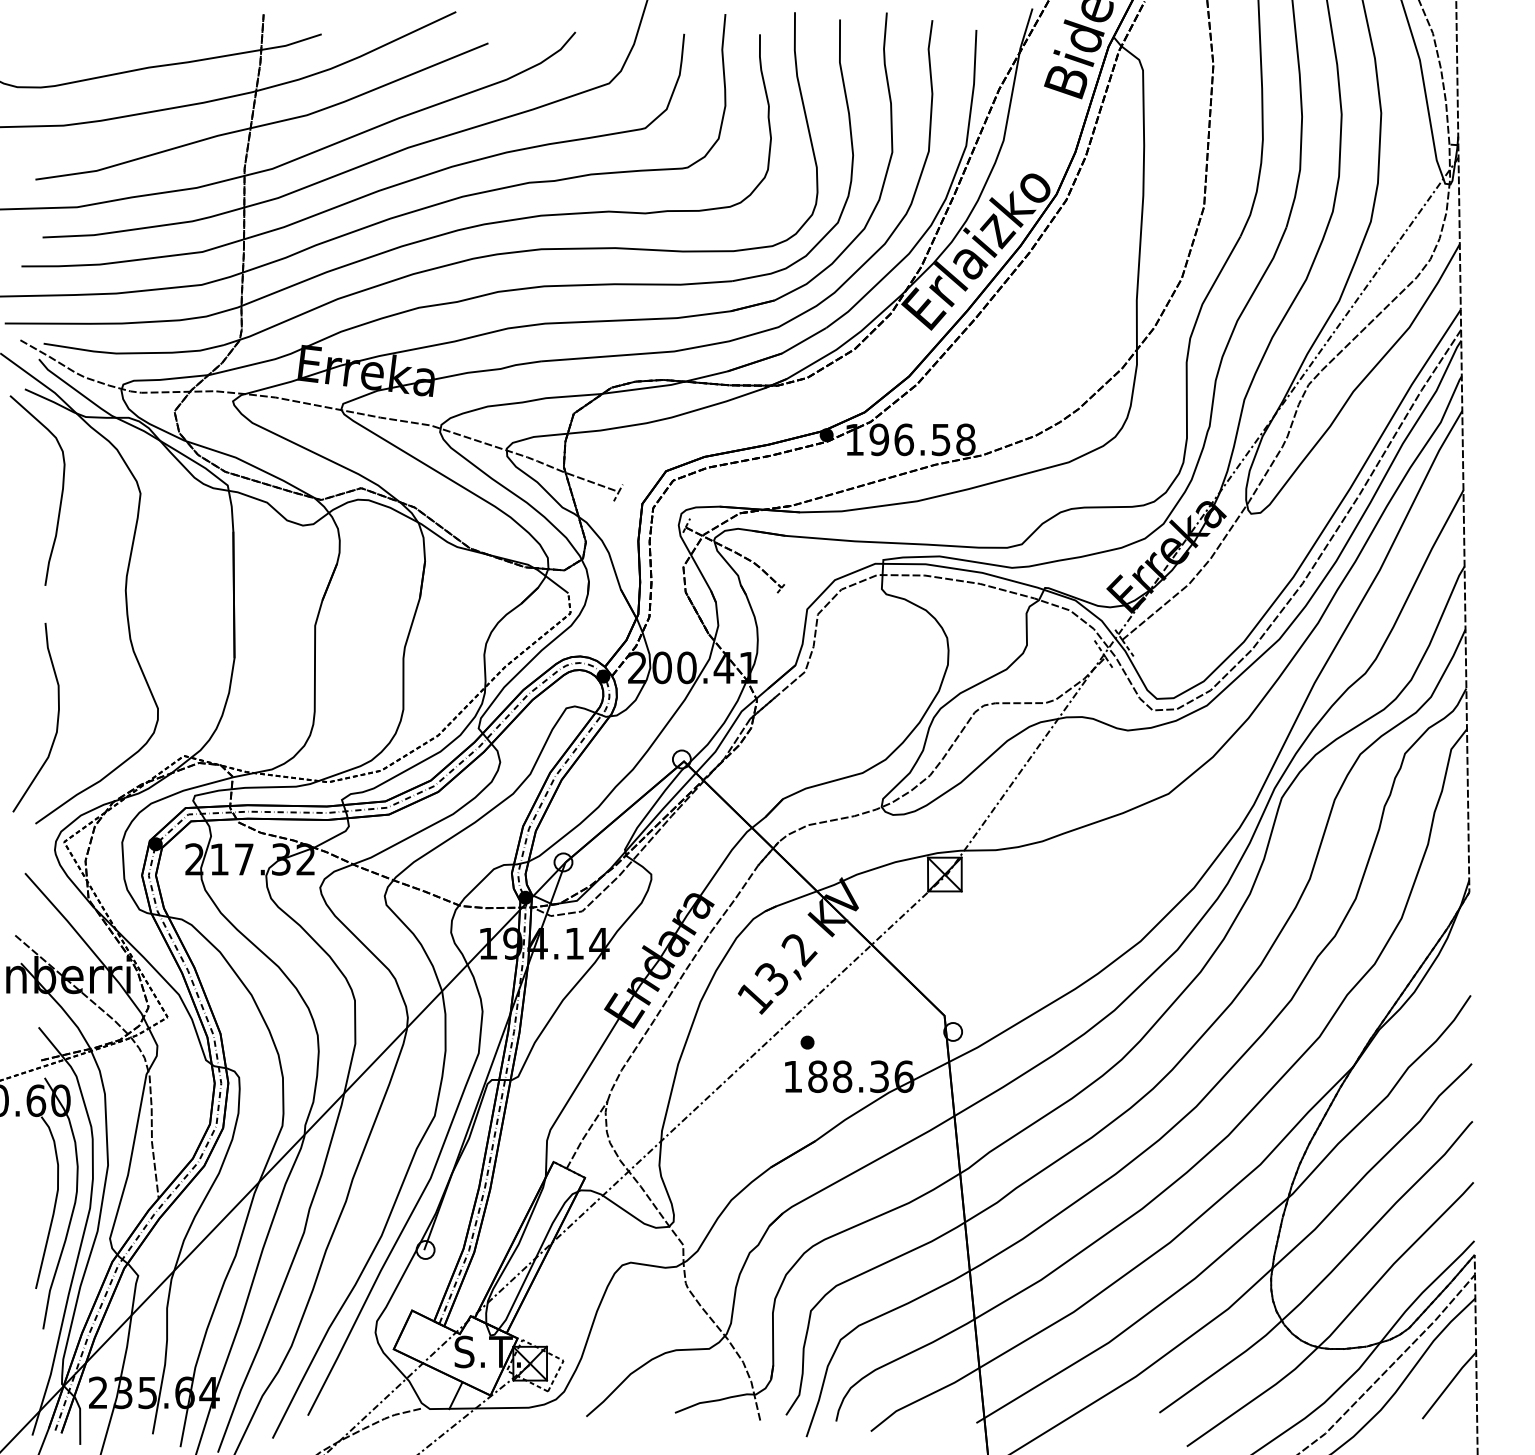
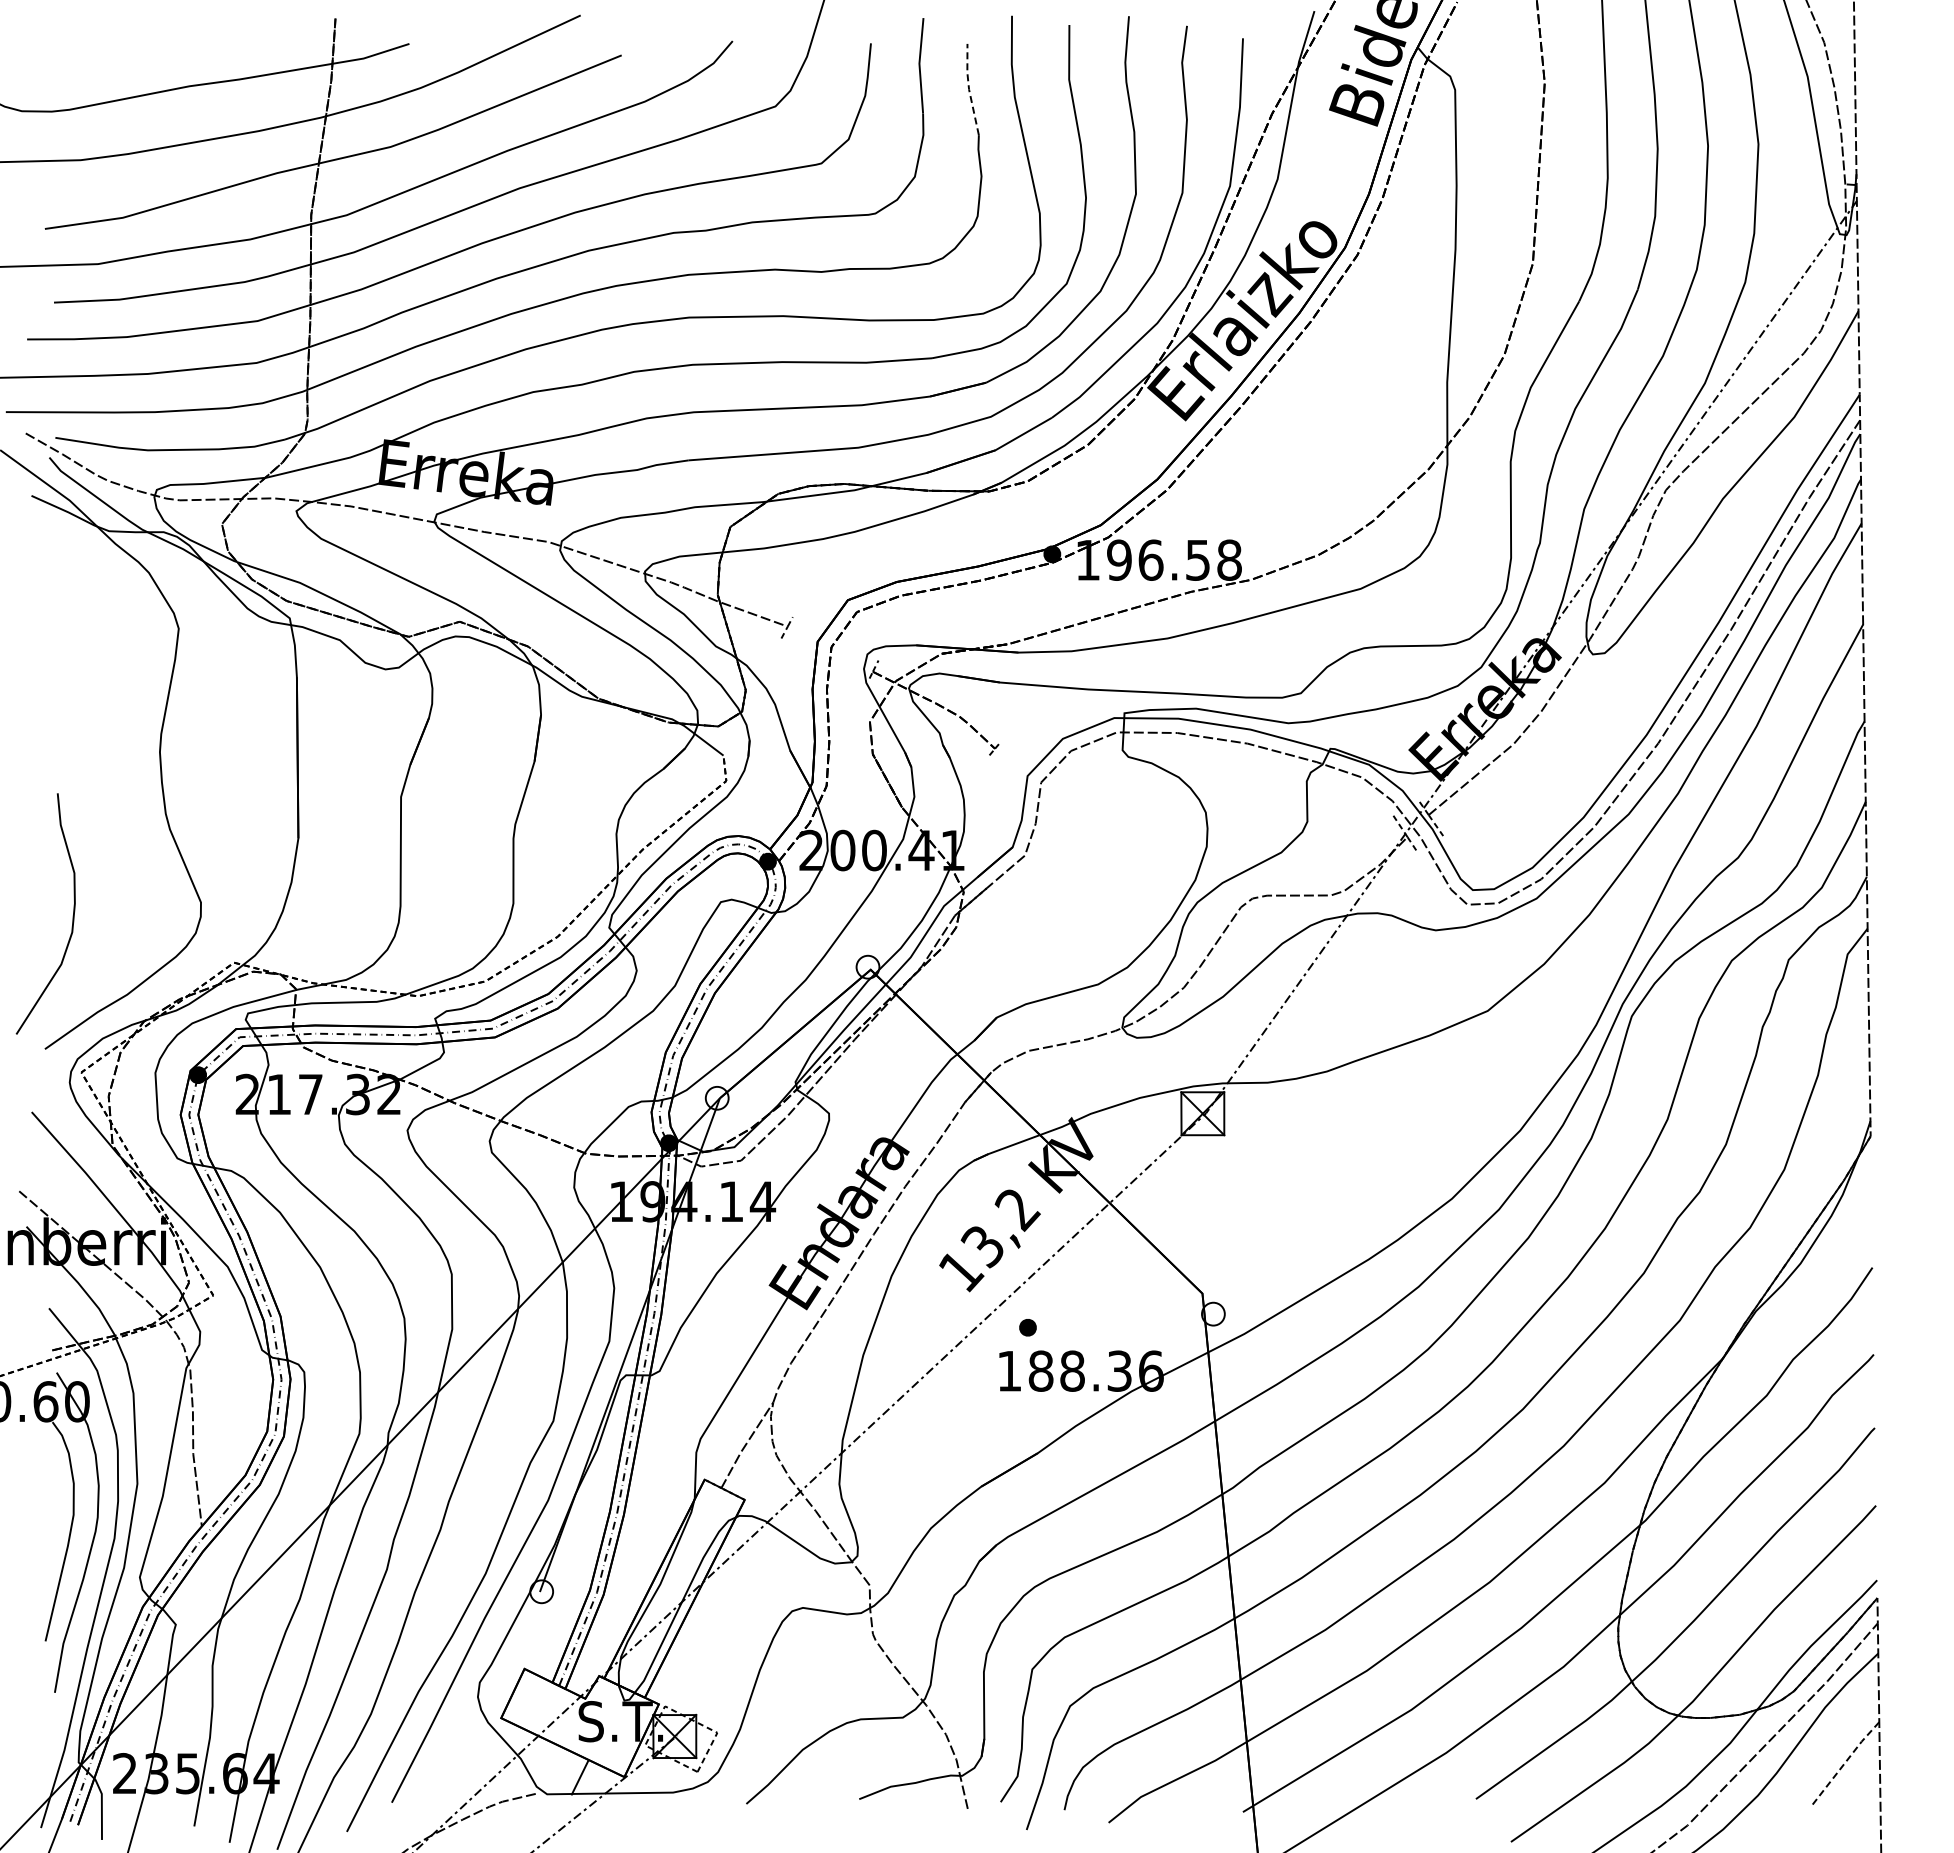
line: (761, 70) -> (969, 89), solid -> dashed
curve: (61, 495) -> (77, 631), removed
line: (1448, 1384) -> (1844, 1763), solid -> dashed

